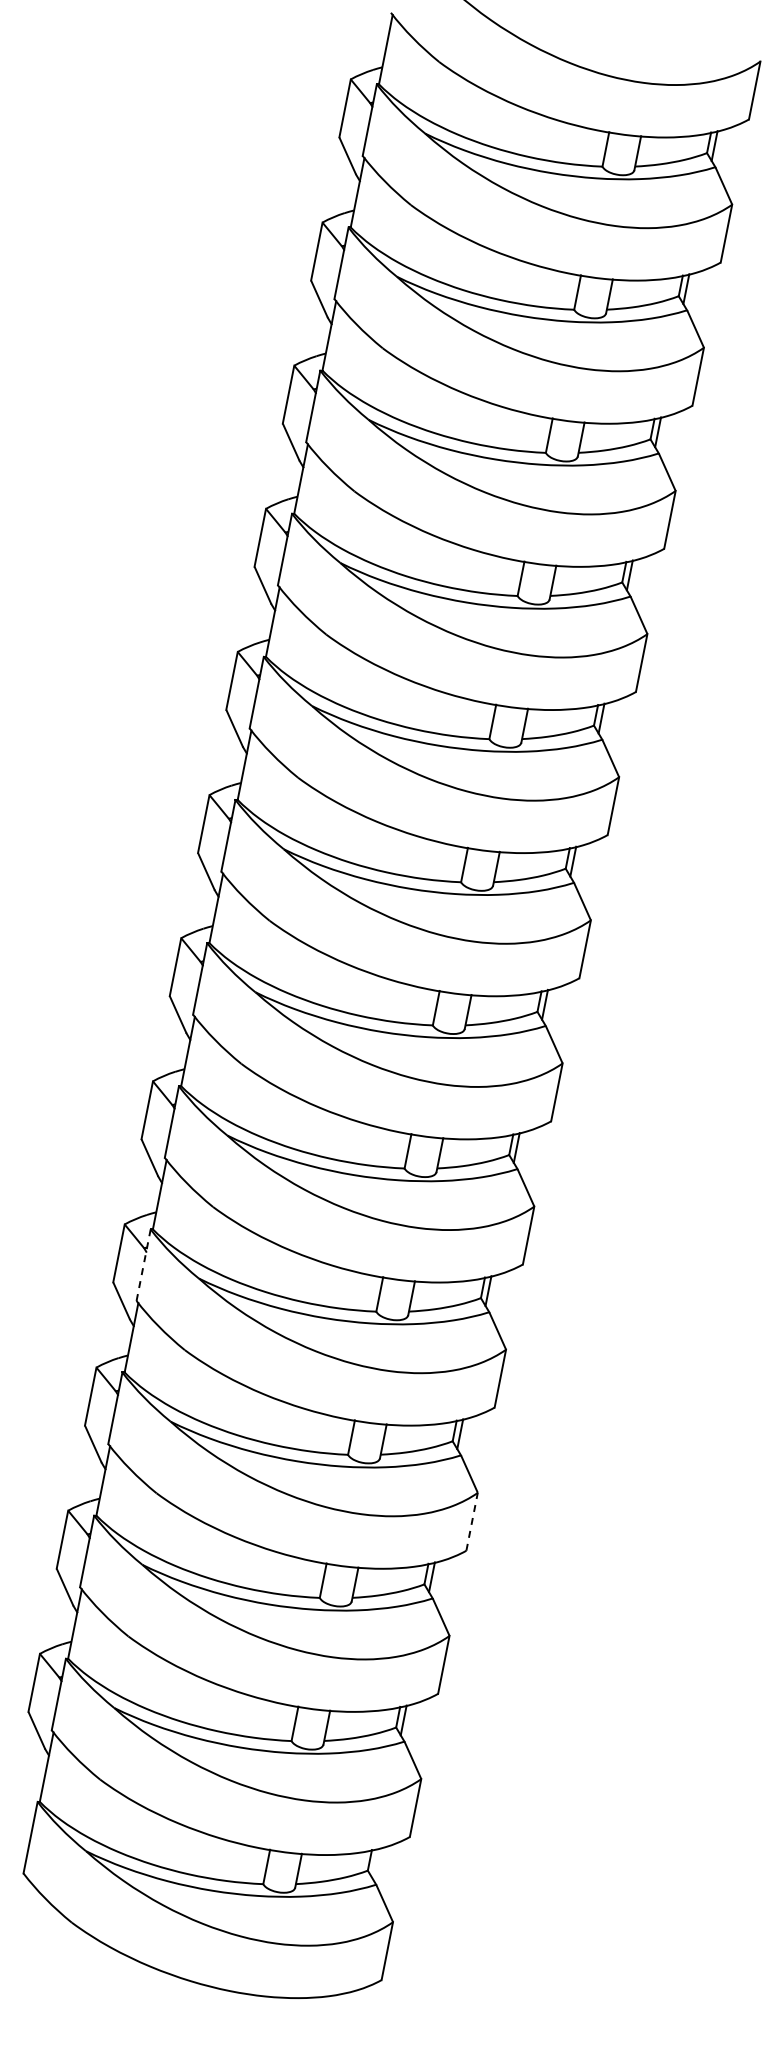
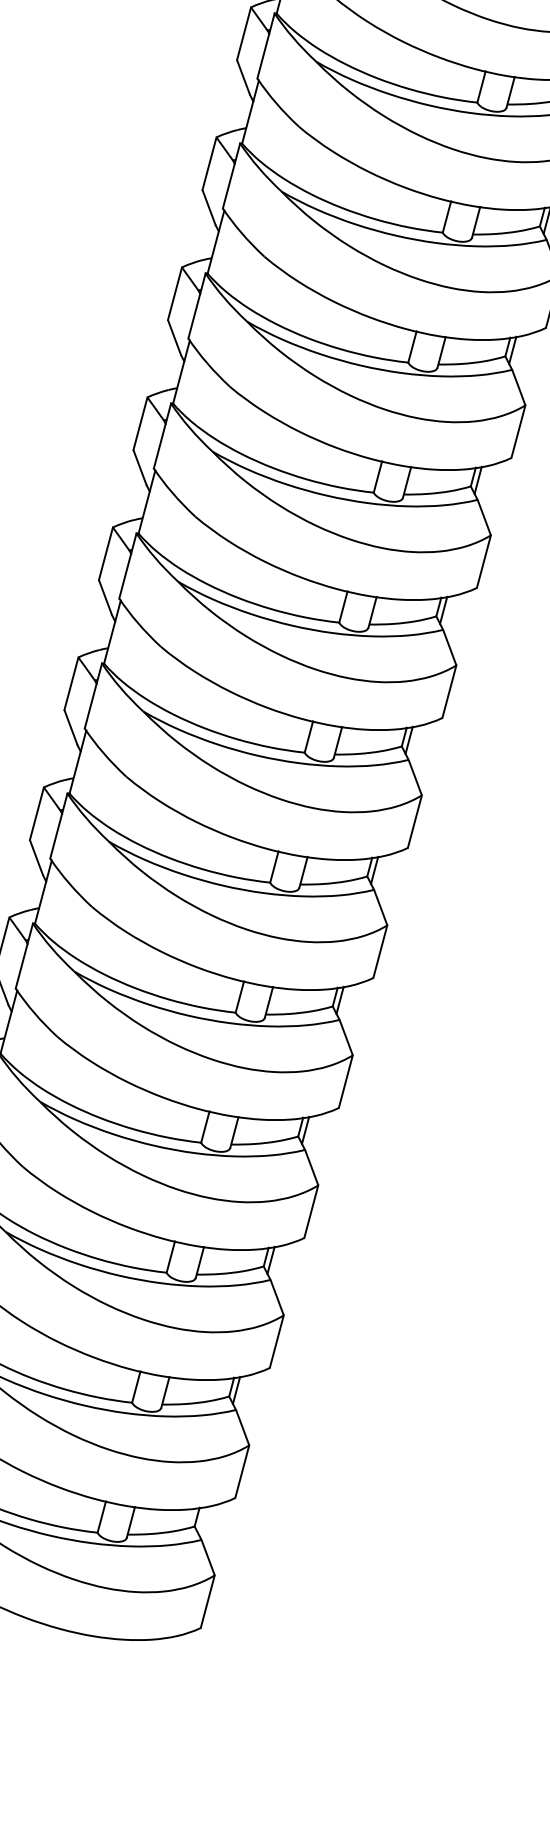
line: (143, 1264) -> (24, 955), dashed -> solid
line: (472, 1521) -> (311, 1211), dashed -> solid

